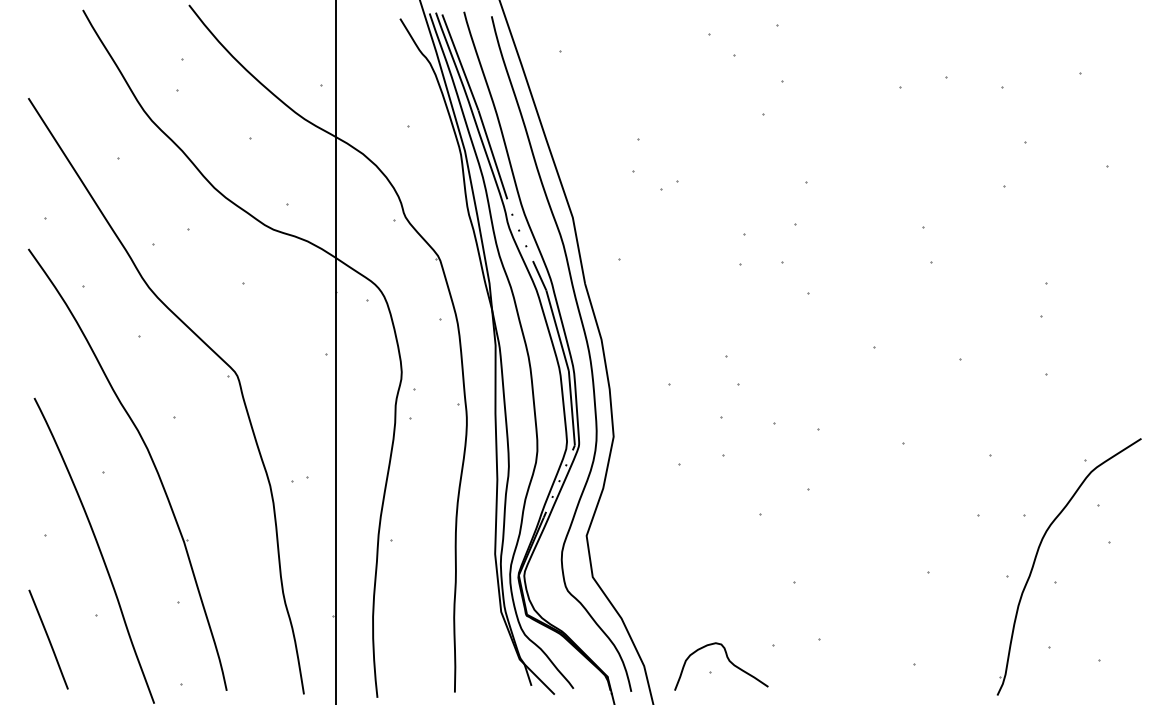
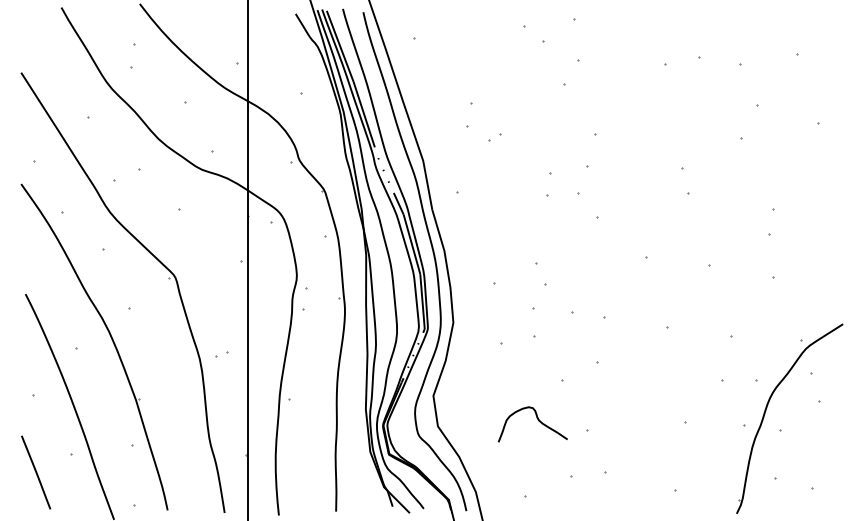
curve: (728, 661) -> (538, 420), moved

